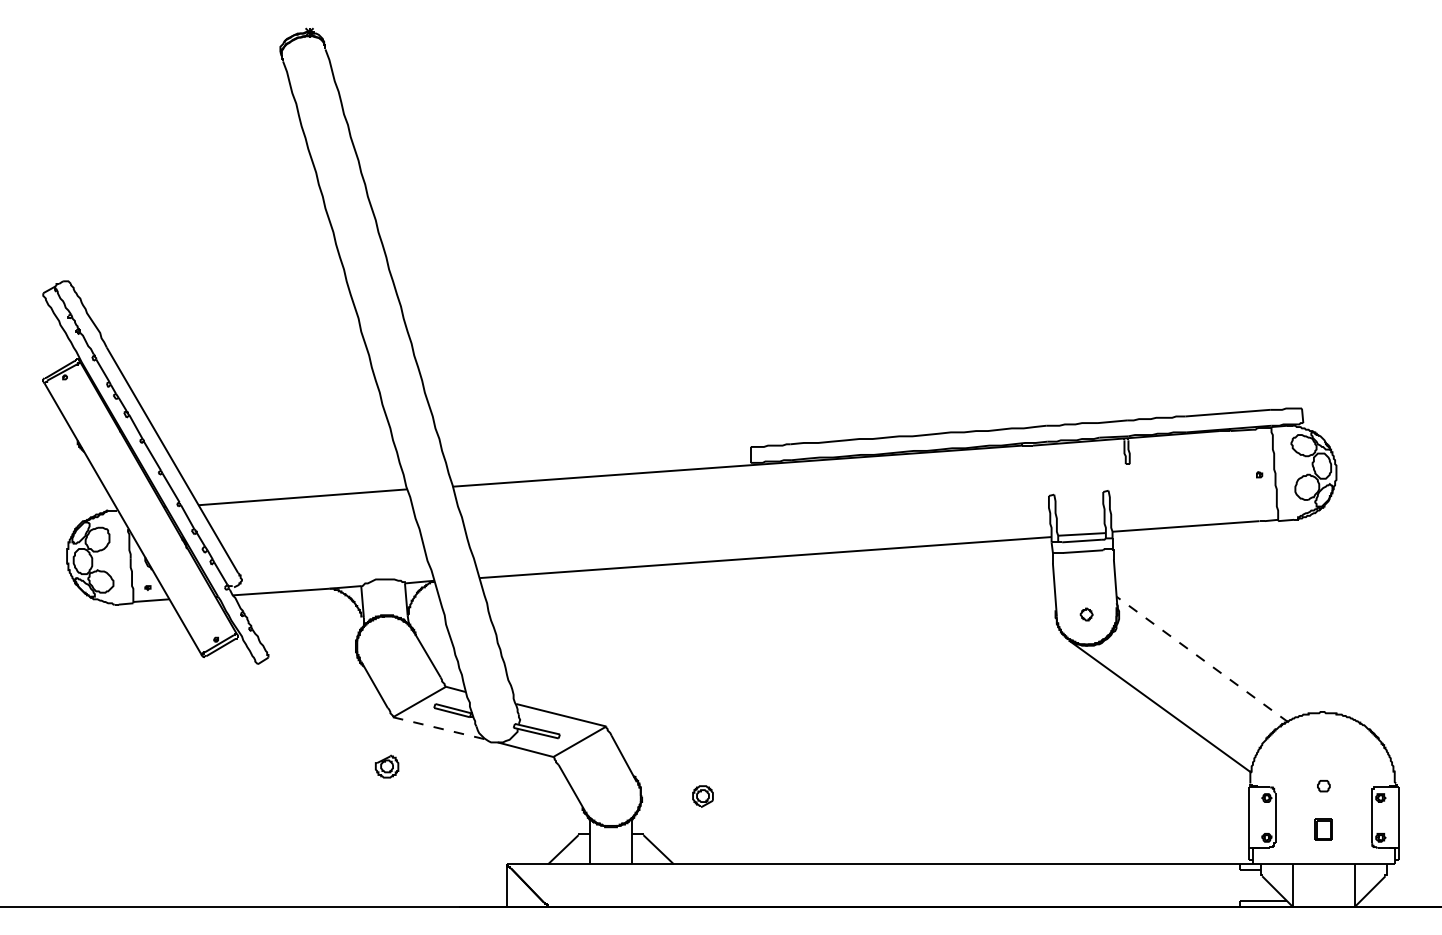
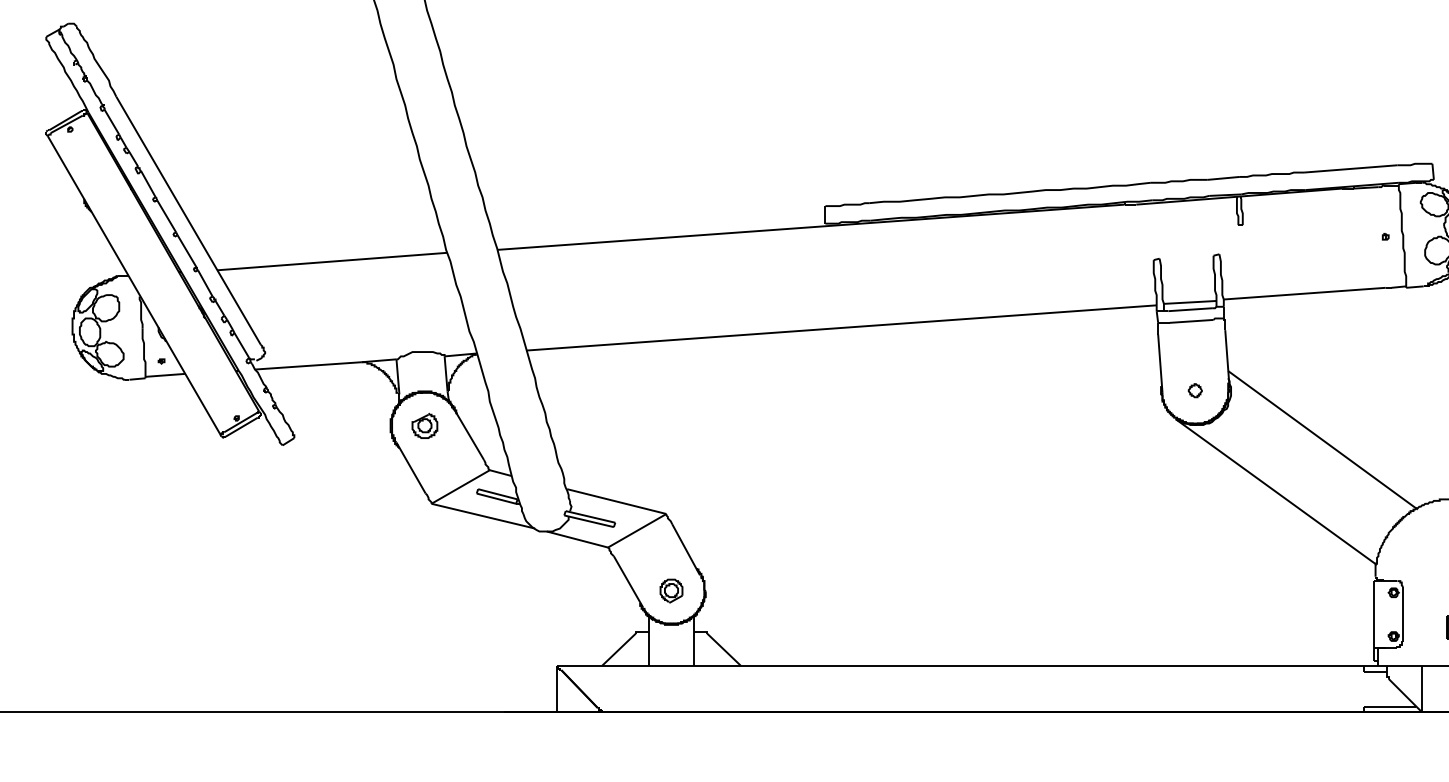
line: (1202, 659) -> (1322, 440), dashed -> solid
line: (440, 728) -> (483, 516), dashed -> solid
part: (386, 766) -> (424, 425), moved
part: (702, 796) -> (670, 591), moved

